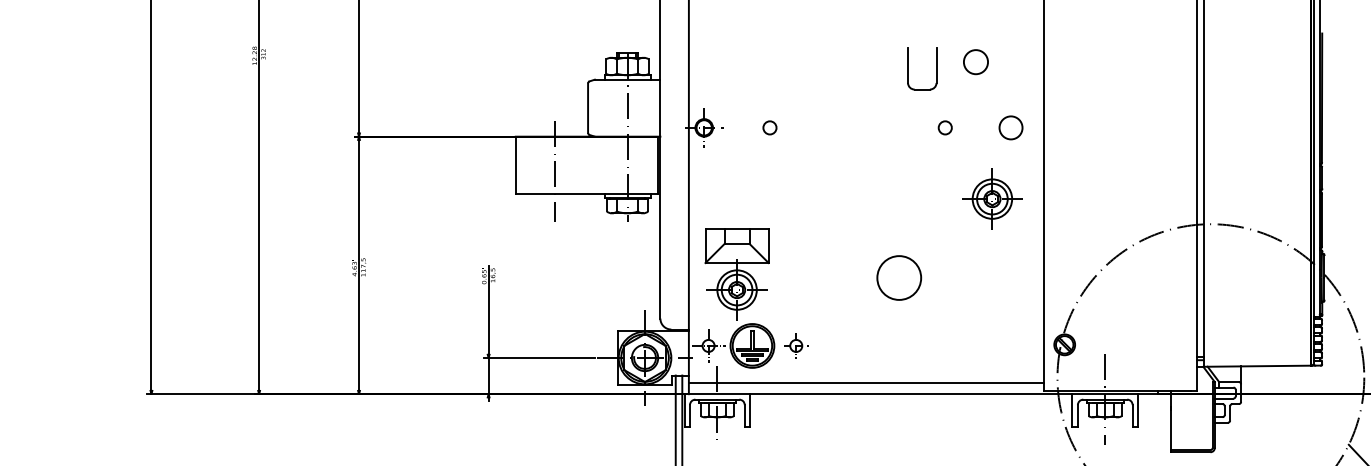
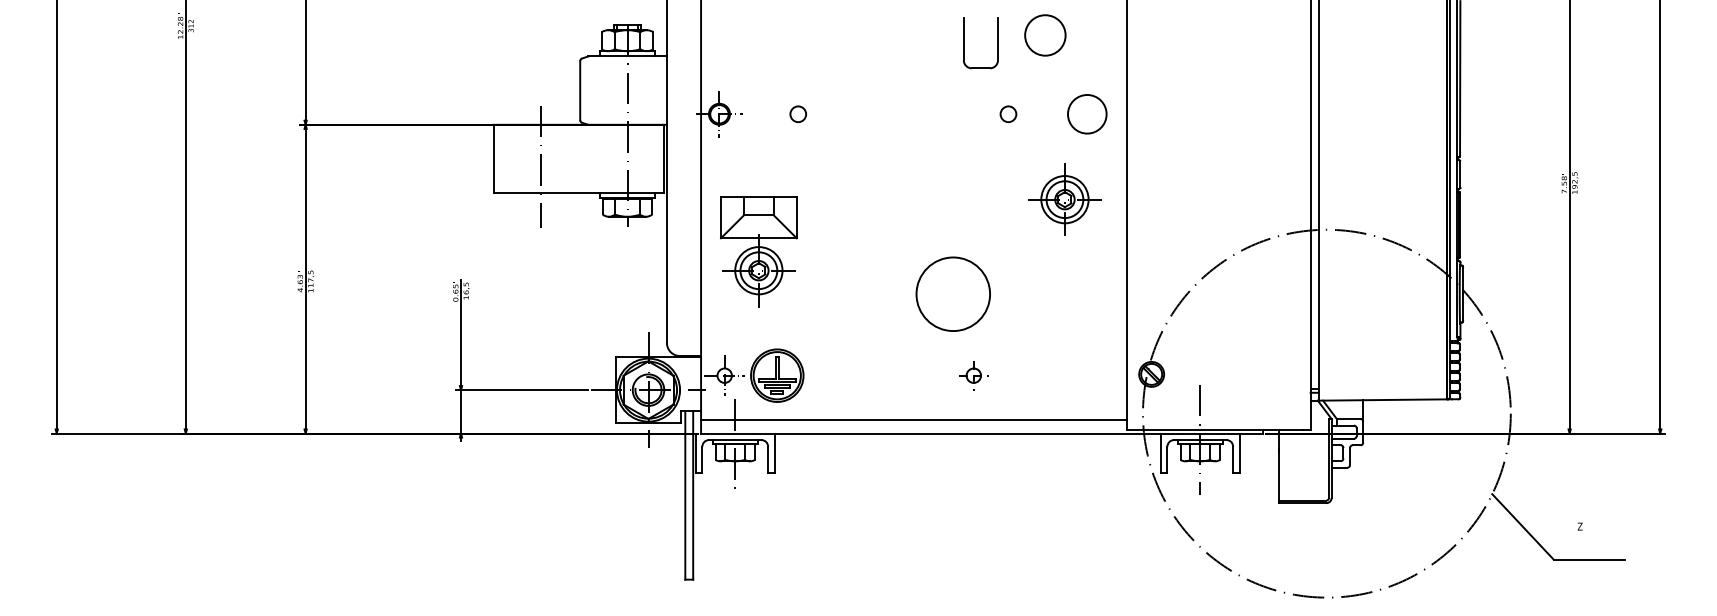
circle: (975, 62) -> (1044, 35), size x1.4
circle: (1011, 128) -> (1087, 114), size x1.4
part: (736, 274) -> (758, 251), moved
circle: (899, 278) -> (953, 294), size x1.4
part: (796, 345) -> (973, 375), moved

